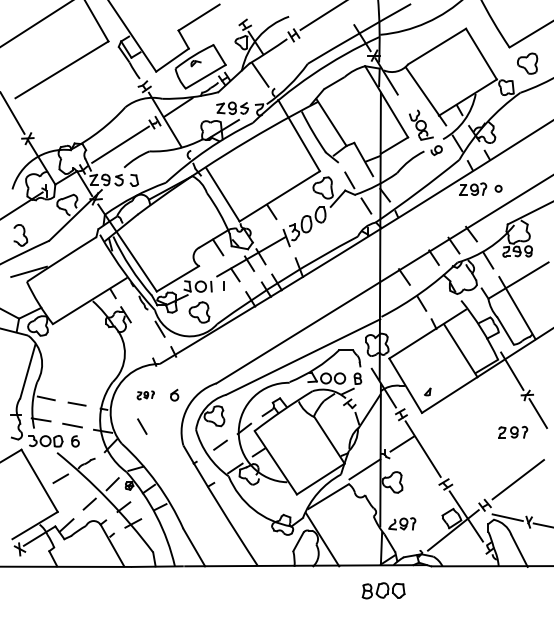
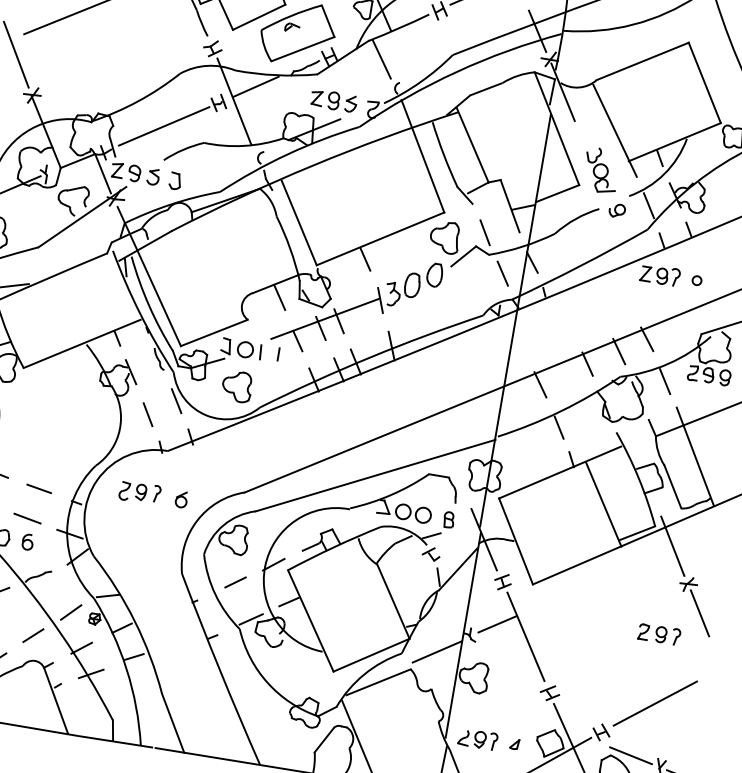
part: (427, 391) -> (514, 743), moved
part: (145, 395) -> (139, 492), size x1.67
line: (142, 426) -> (148, 414), moved

